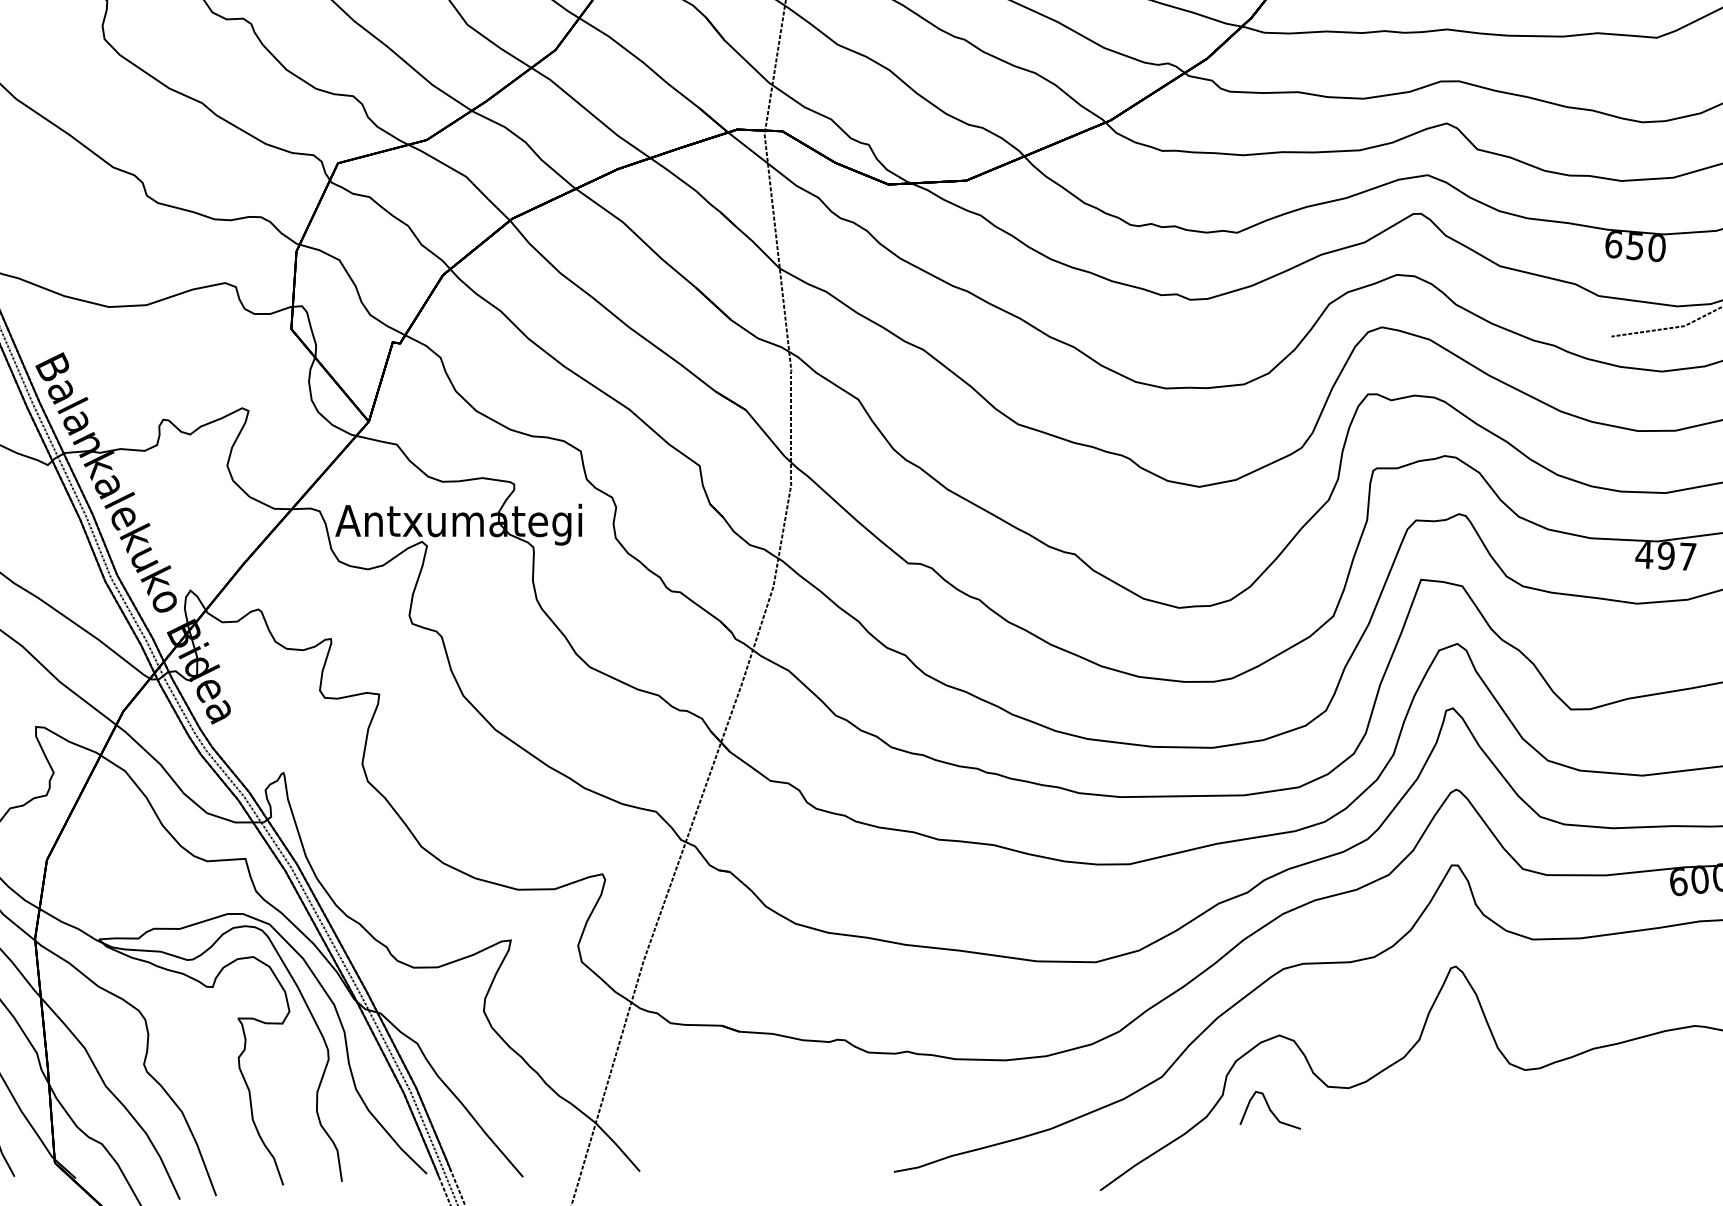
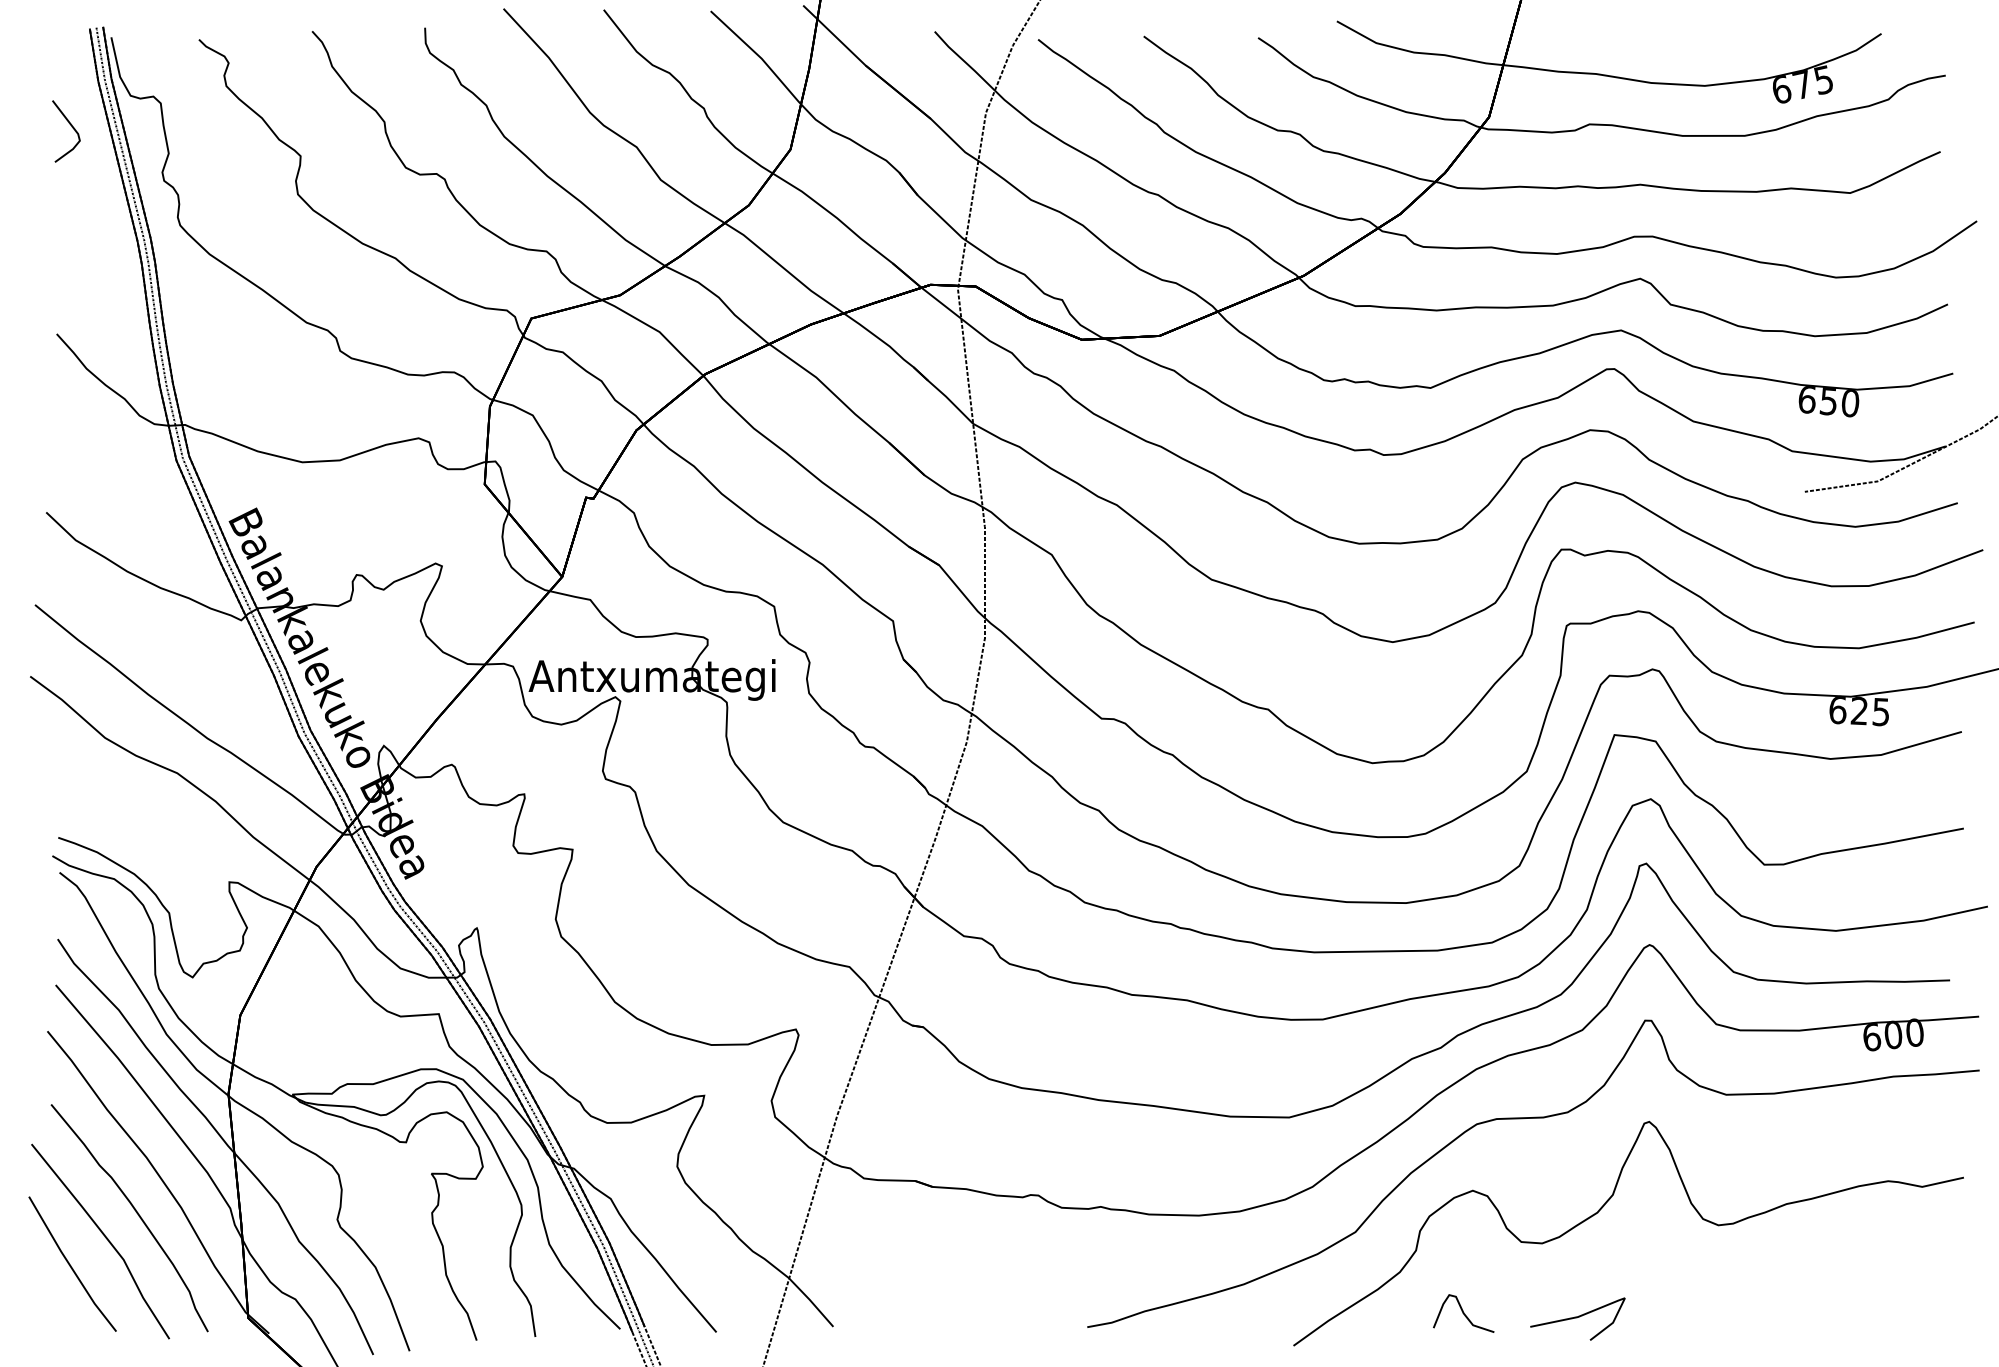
text: (1665, 556) -> (1858, 711), 497 -> 625
curve: (1270, 1110) -> (1463, 1313), moved
curve: (1384, 1163) -> (1577, 1318), added

